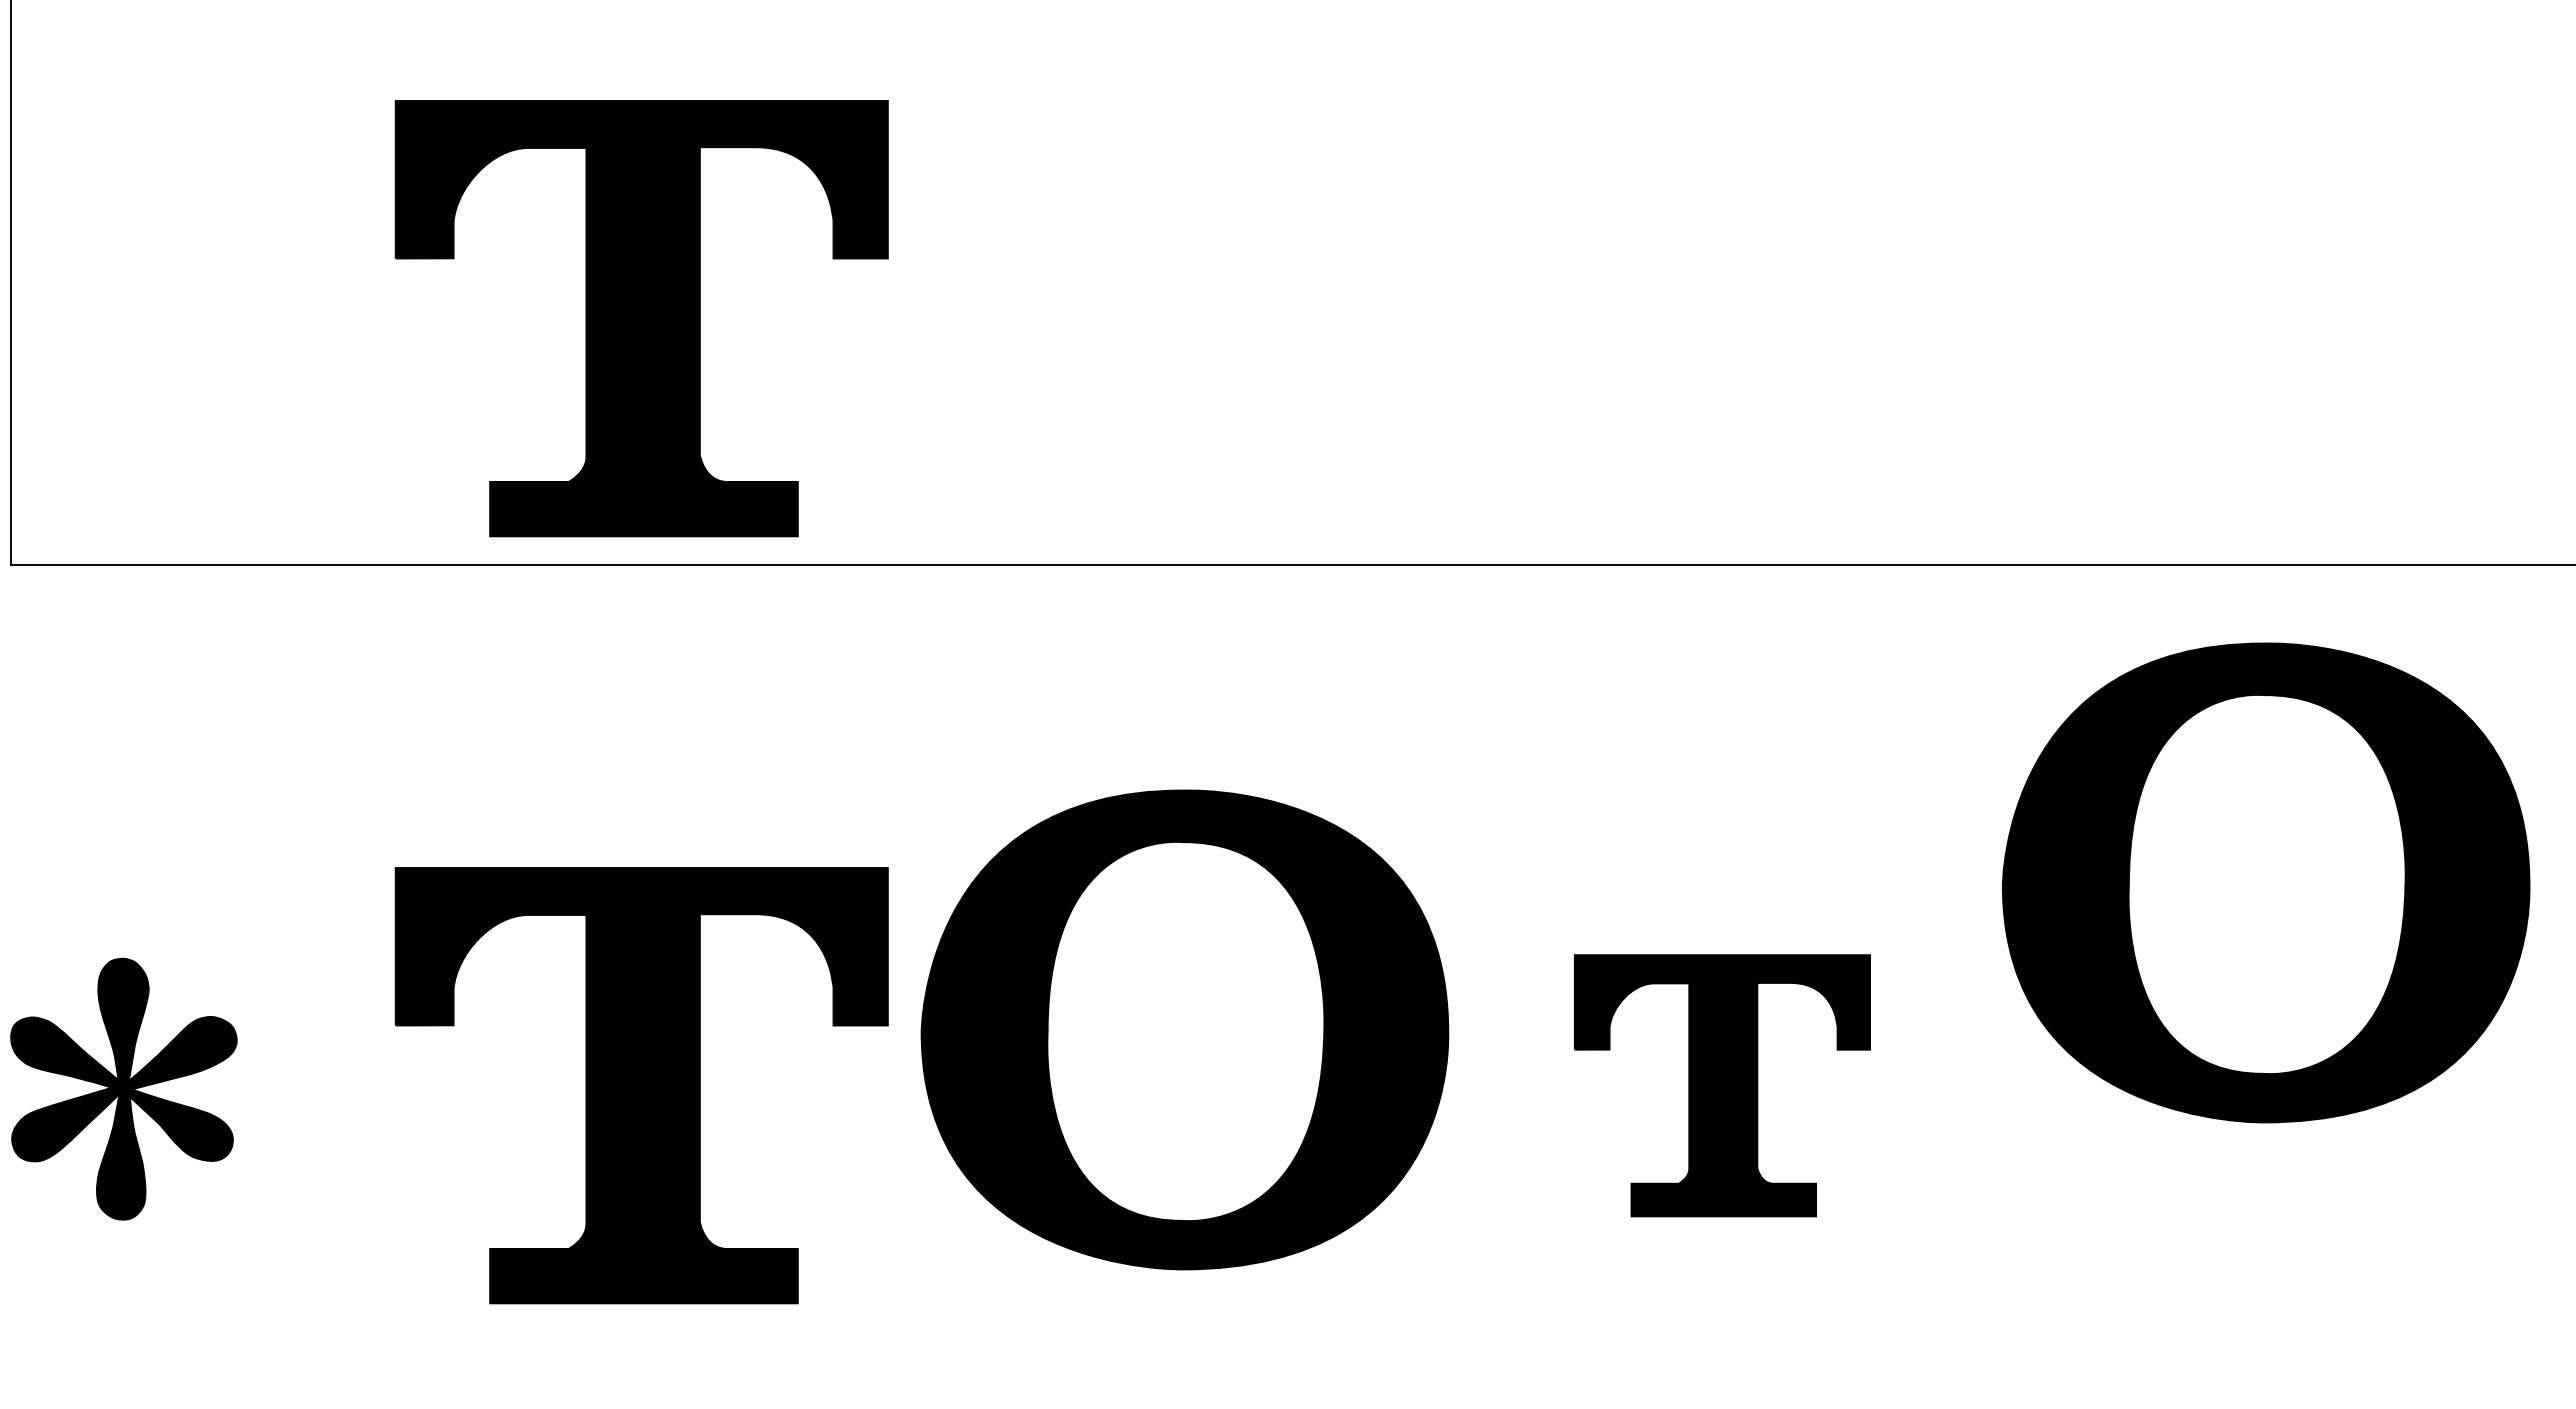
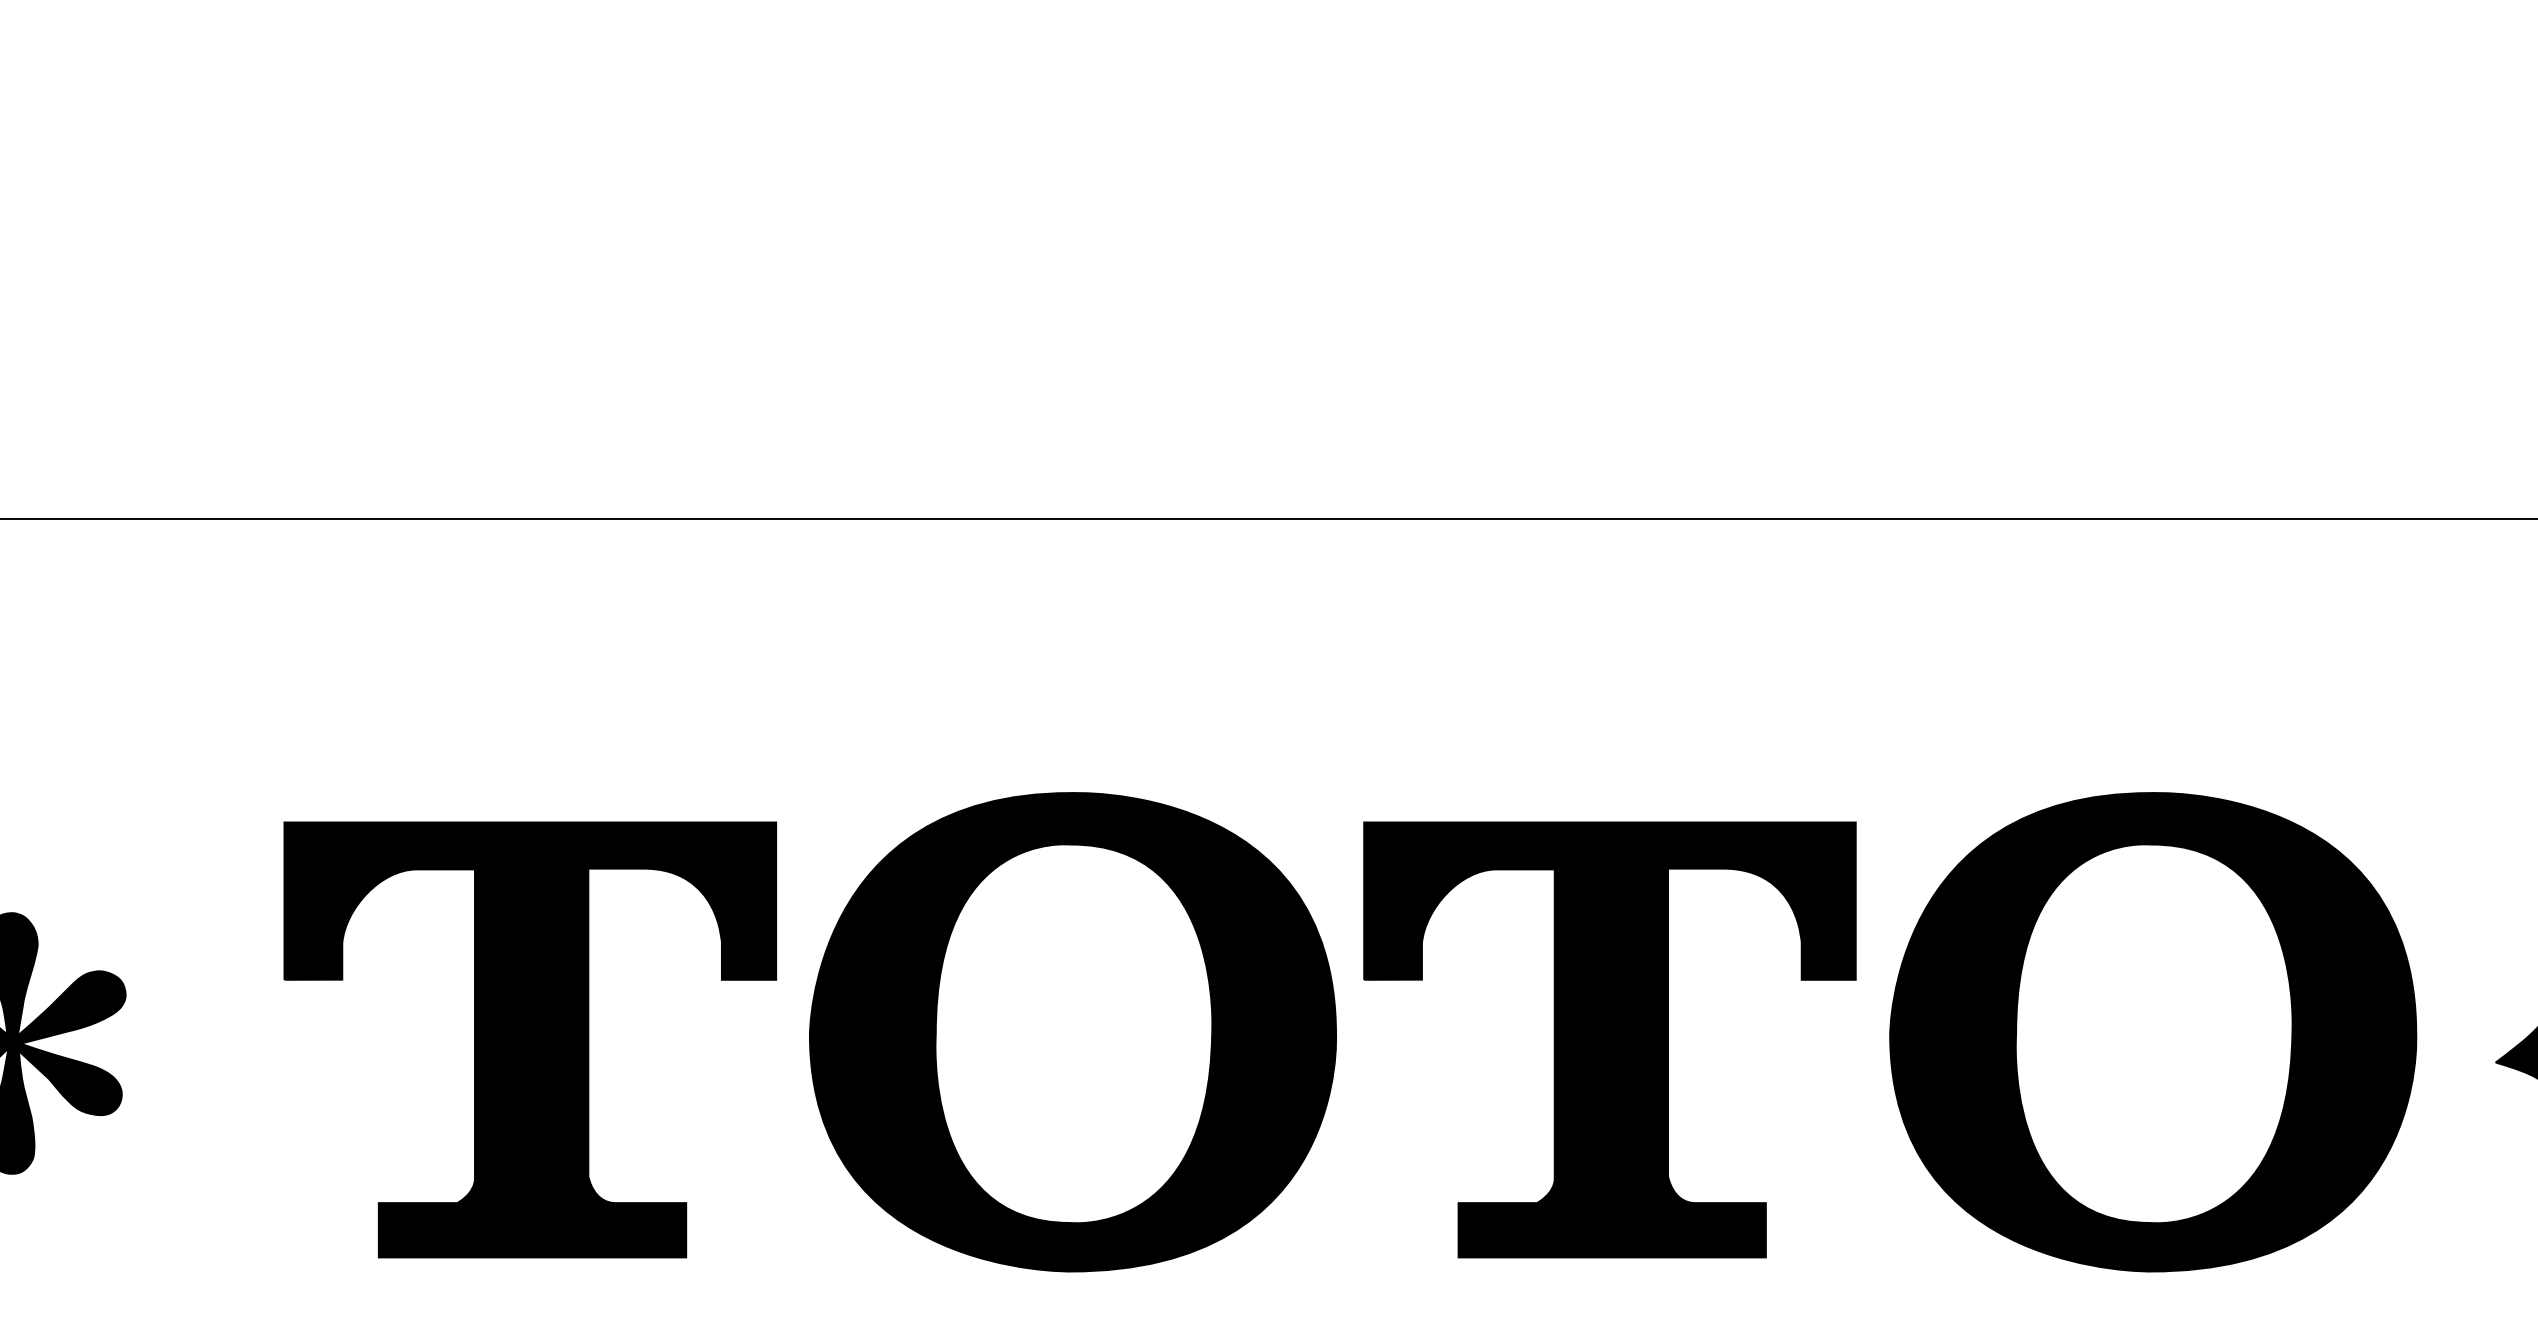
part: (641, 318) -> (530, 273), removed
part: (2266, 882) -> (2153, 1031), moved
part: (1184, 1029) -> (1072, 1031), moved
part: (1722, 1085) -> (1610, 1039), size x1.67

